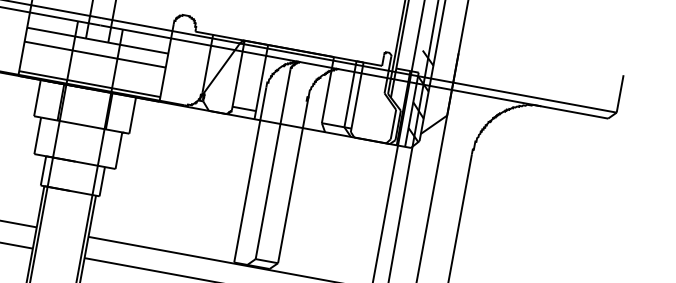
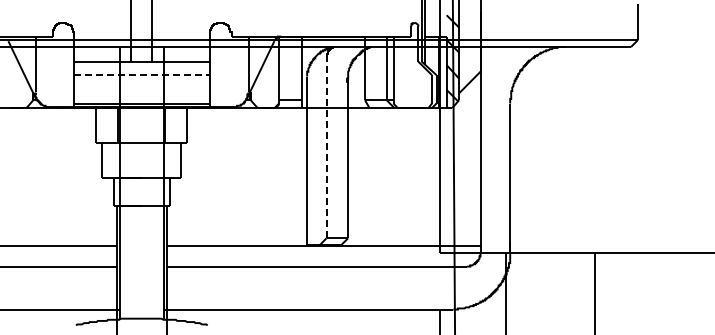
line: (95, 55) -> (142, 75), solid -> dashed
line: (273, 163) -> (326, 146), solid -> dashed

